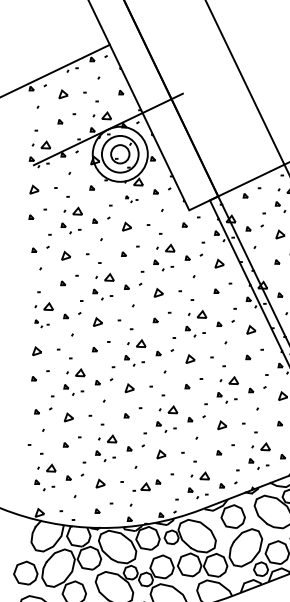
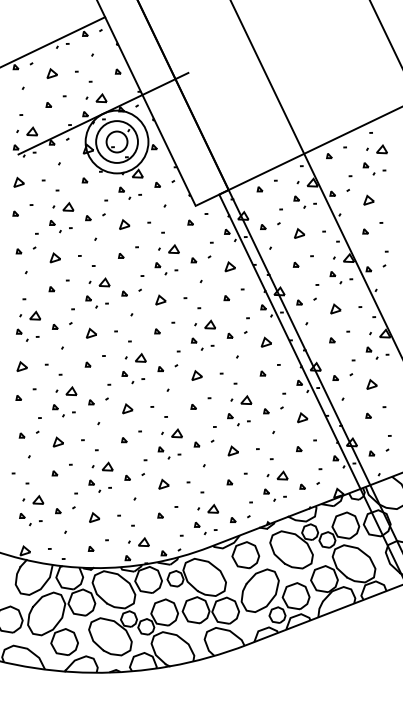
part: (131, 198) -> (129, 192), size x1.67
part: (41, 323) -> (27, 334), size x1.43
line: (145, 486) -> (143, 541), moved

